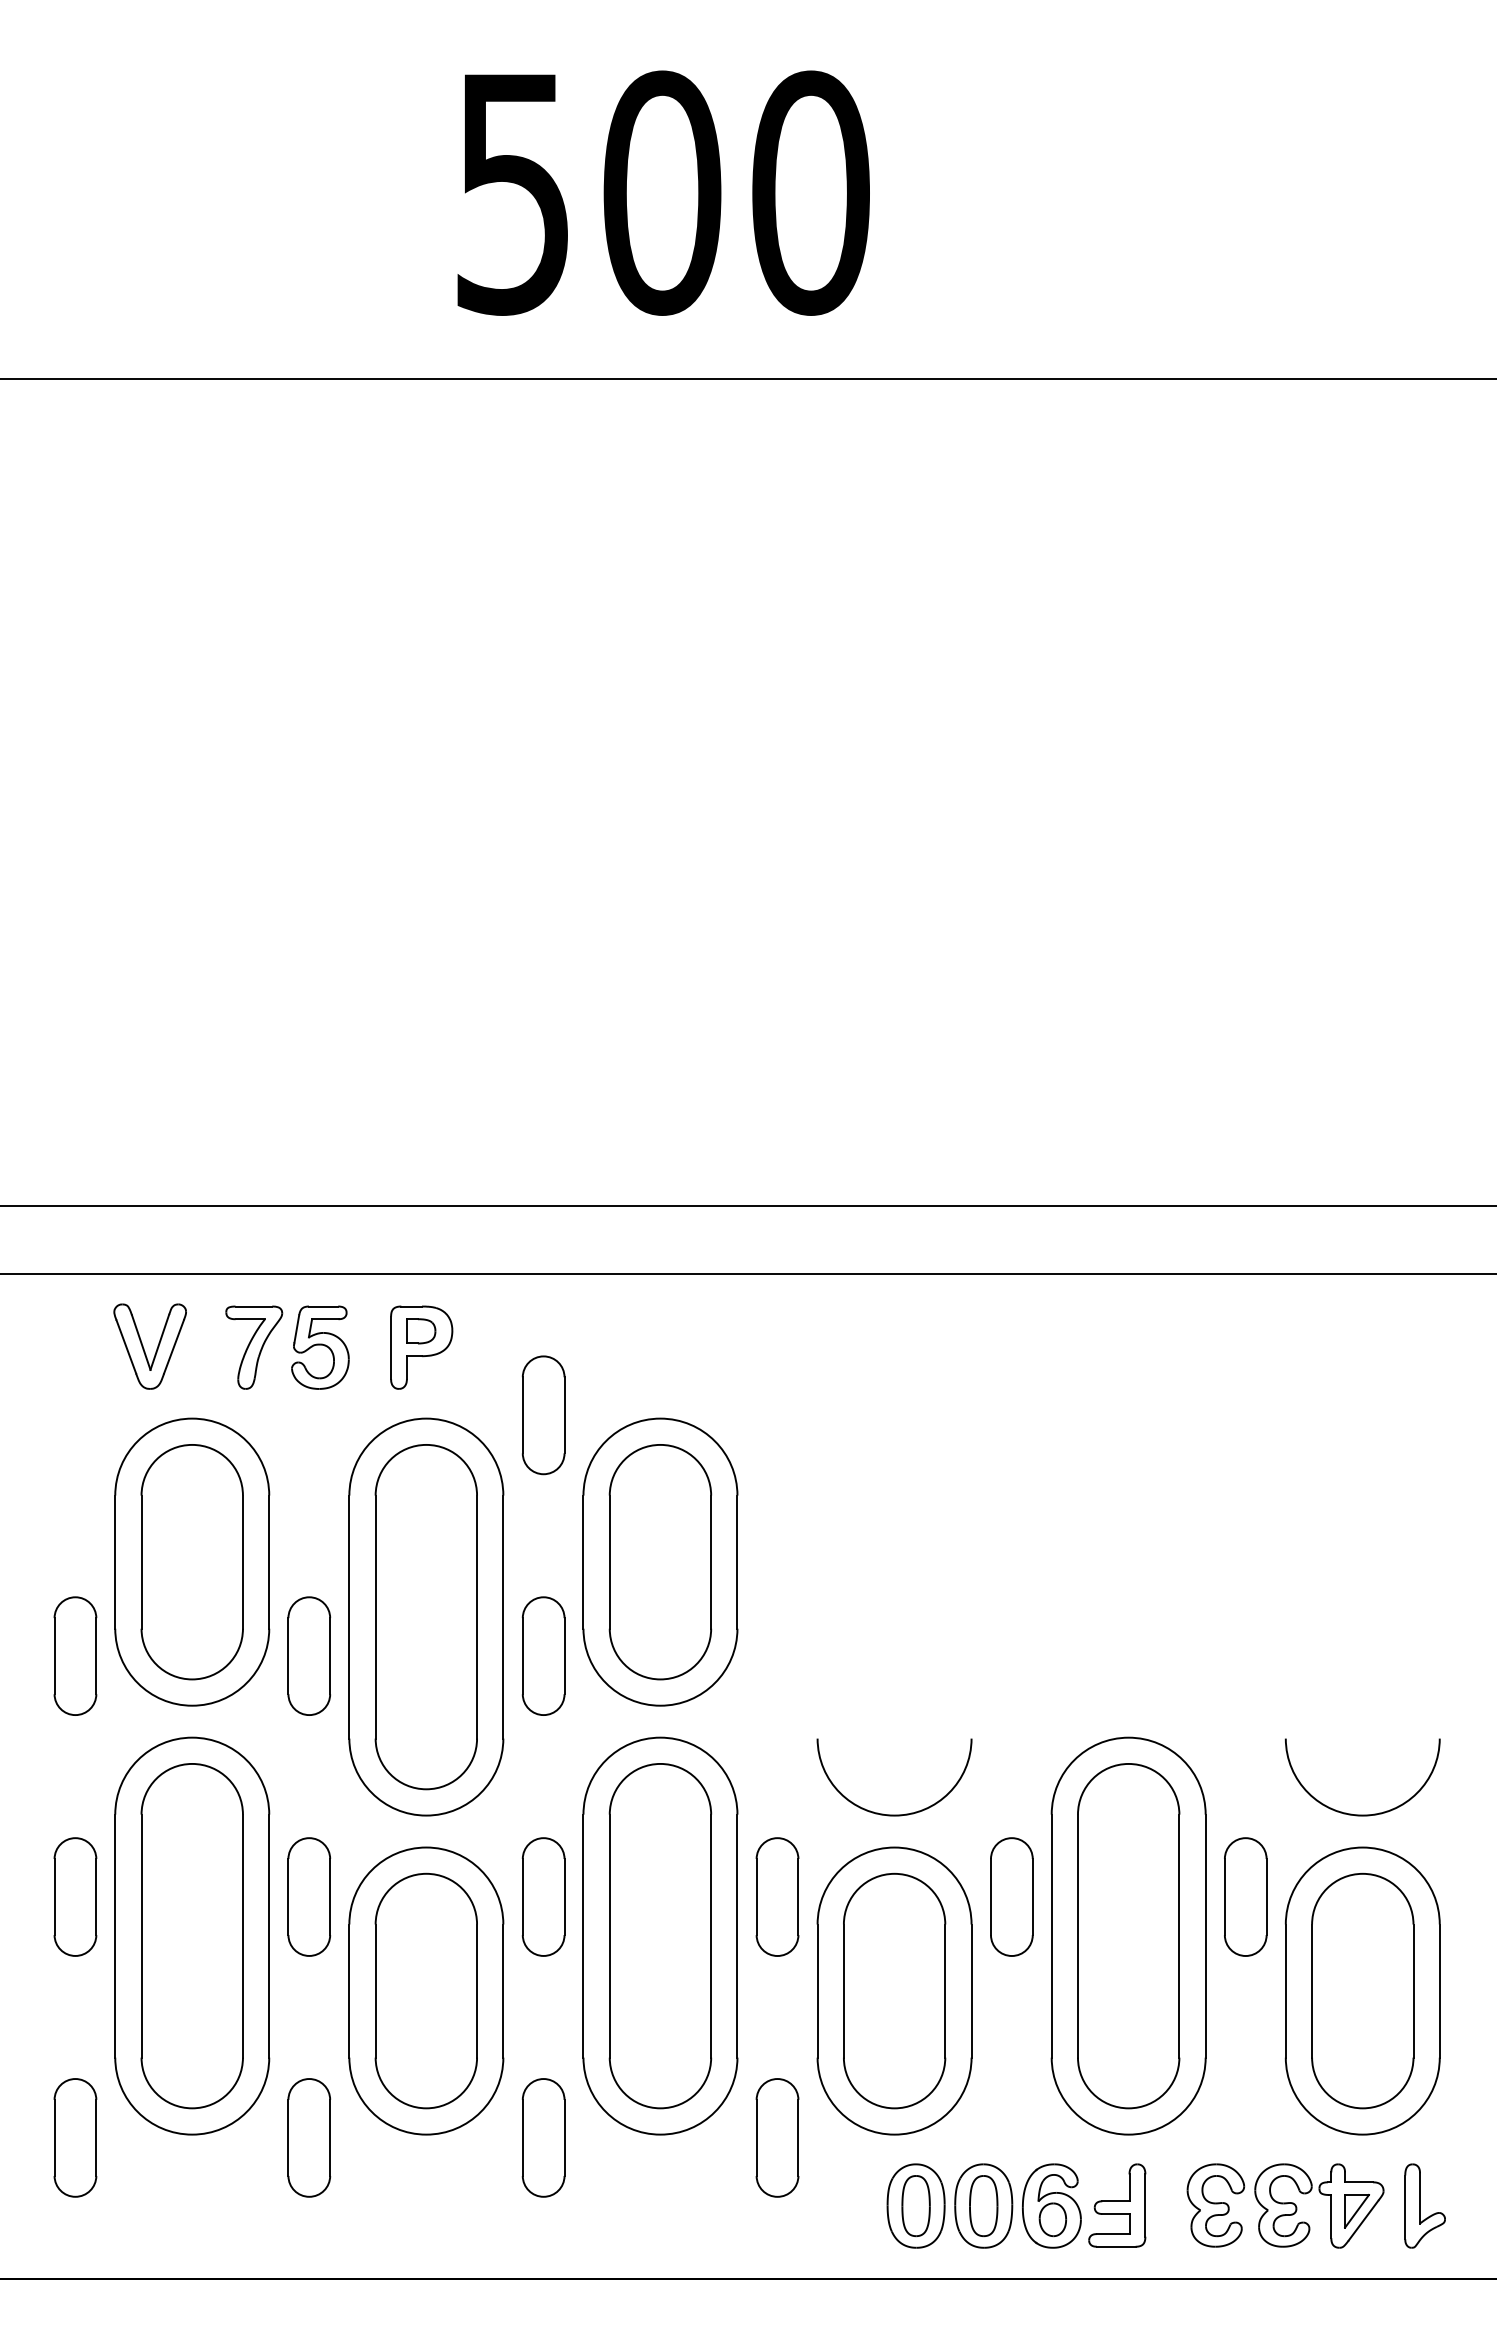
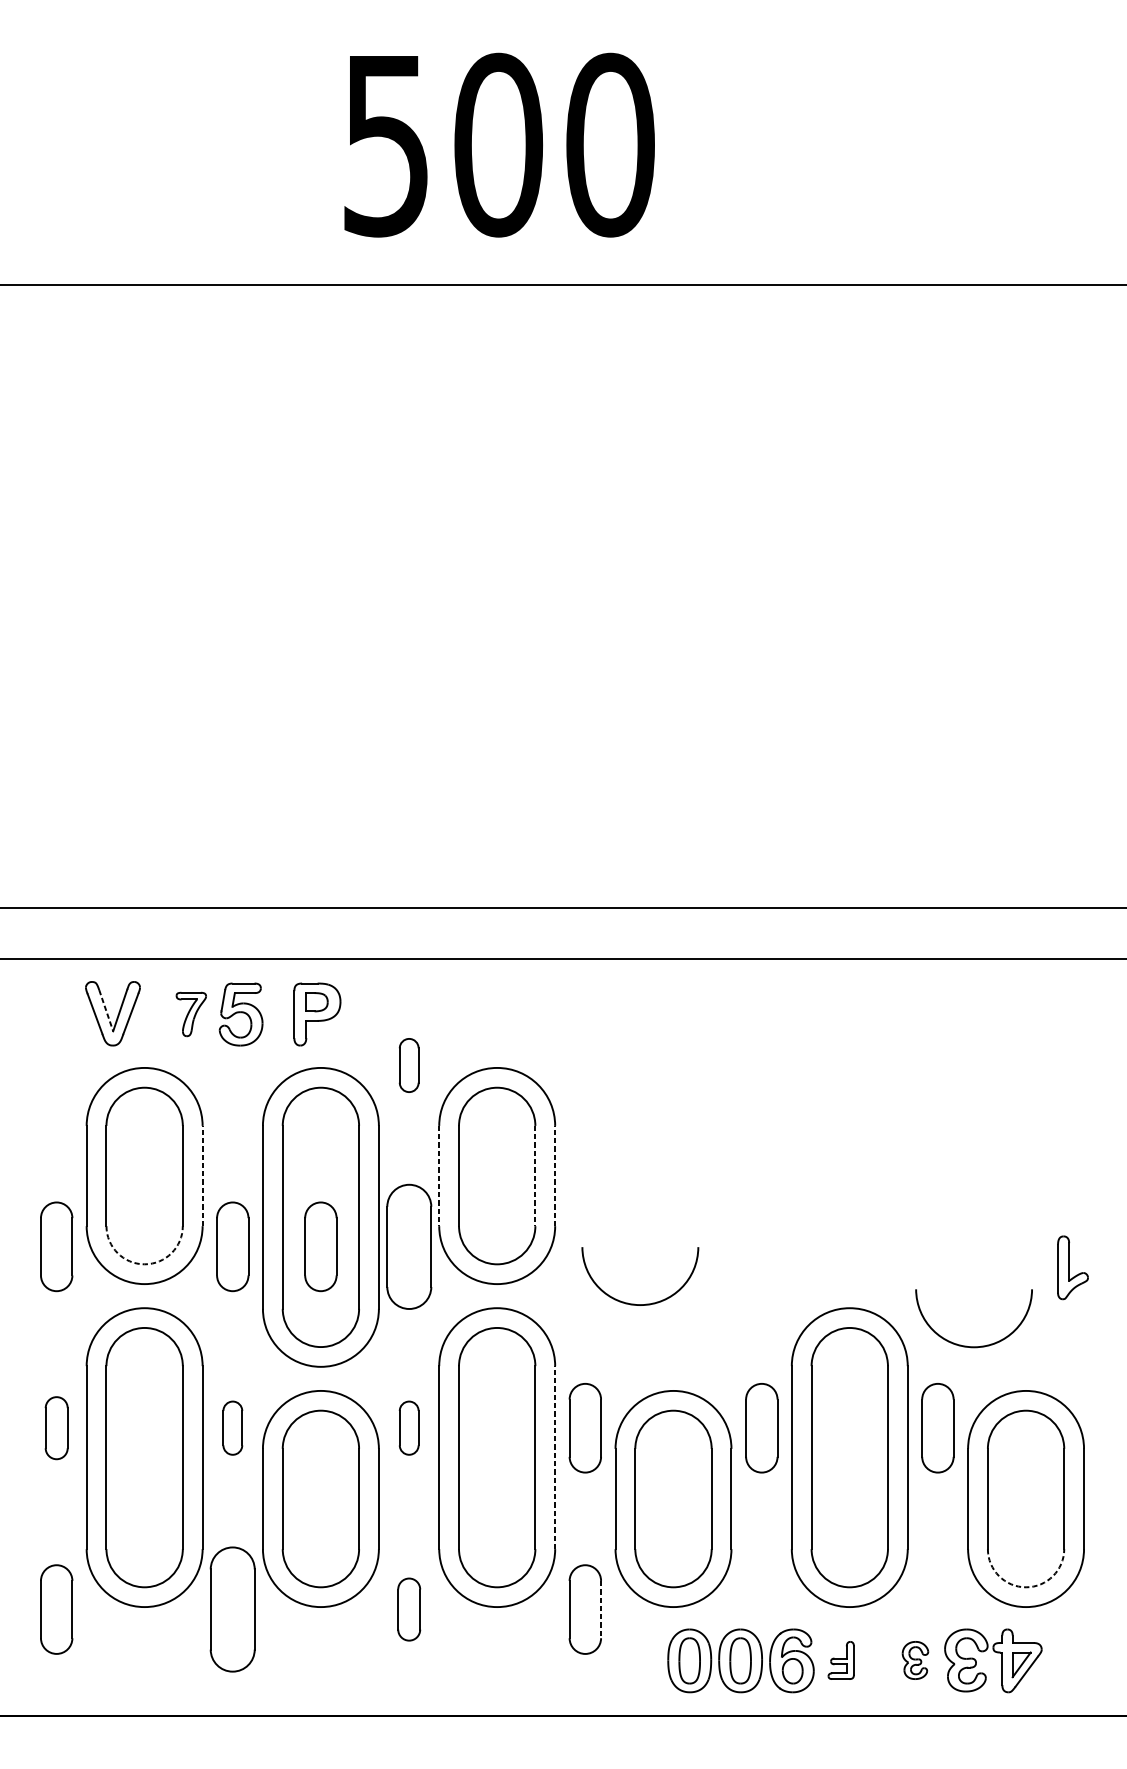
line: (141, 1342) -> (106, 1010), solid -> dashed
part: (254, 1347) -> (191, 1014), size x0.7
part: (543, 1415) -> (409, 1065), size x0.6
line: (269, 1562) -> (202, 1176), solid -> dashed
line: (583, 1562) -> (439, 1176), solid -> dashed
line: (711, 1562) -> (535, 1176), solid -> dashed
line: (737, 1562) -> (555, 1176), solid -> dashed
part: (426, 1655) -> (321, 1246), added
part: (543, 1655) -> (409, 1246), size x1.4
arc: (192, 1679) -> (144, 1264), solid -> dashed
arc: (894, 1814) -> (640, 1304), moved
arc: (1362, 1814) -> (973, 1346), moved
part: (75, 1896) -> (56, 1427), size x0.7
part: (309, 1896) -> (232, 1427), size x0.6
part: (543, 1896) -> (409, 1427), size x0.6
line: (737, 1935) -> (555, 1457), solid -> dashed
arc: (1362, 2108) -> (1025, 1587), solid -> dashed
part: (309, 2137) -> (232, 1609), size x1.4
part: (543, 2137) -> (409, 1609), size x0.7
line: (798, 2138) -> (601, 1610), solid -> dashed
part: (1117, 2205) -> (841, 1660), size x0.6
part: (1215, 2205) -> (915, 1660), size x0.6
part: (1424, 2205) -> (1072, 1267), moved

